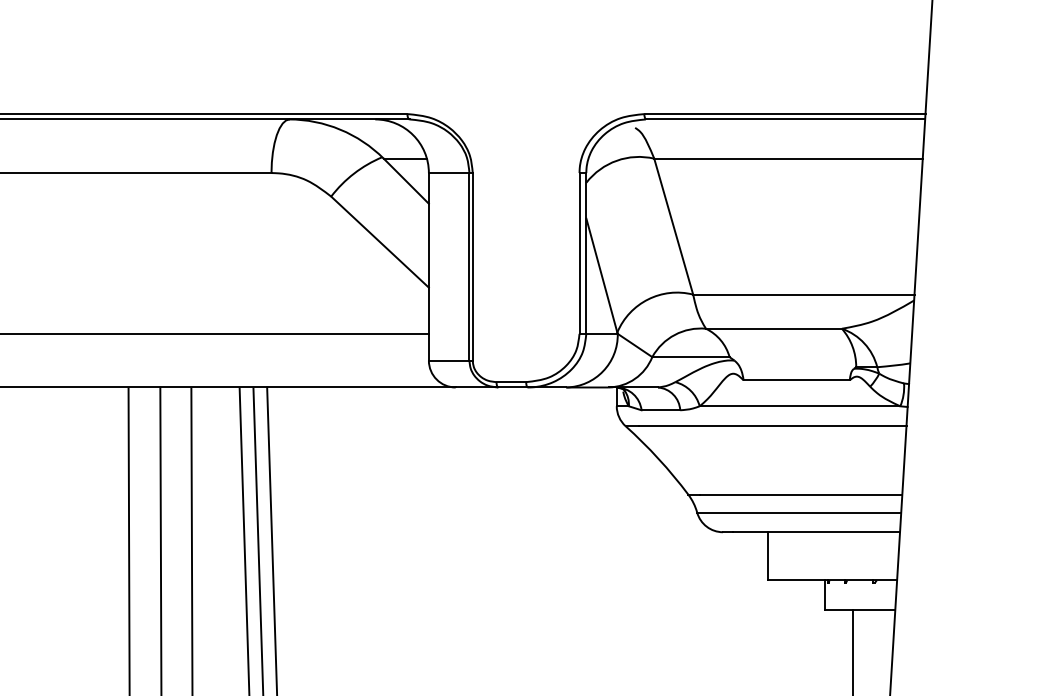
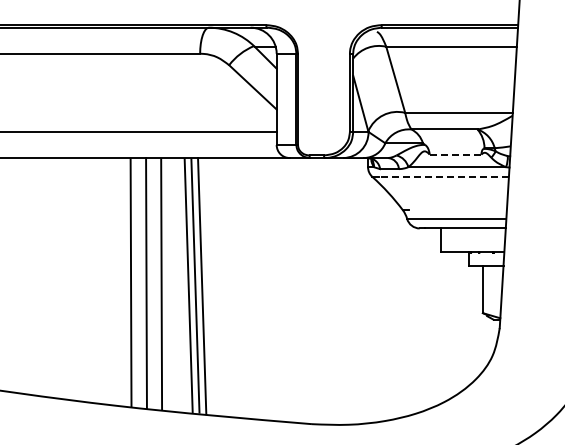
line: (796, 380) -> (455, 154), solid -> dashed
line: (773, 425) -> (444, 176), solid -> dashed
line: (800, 495) -> (457, 210), removed

